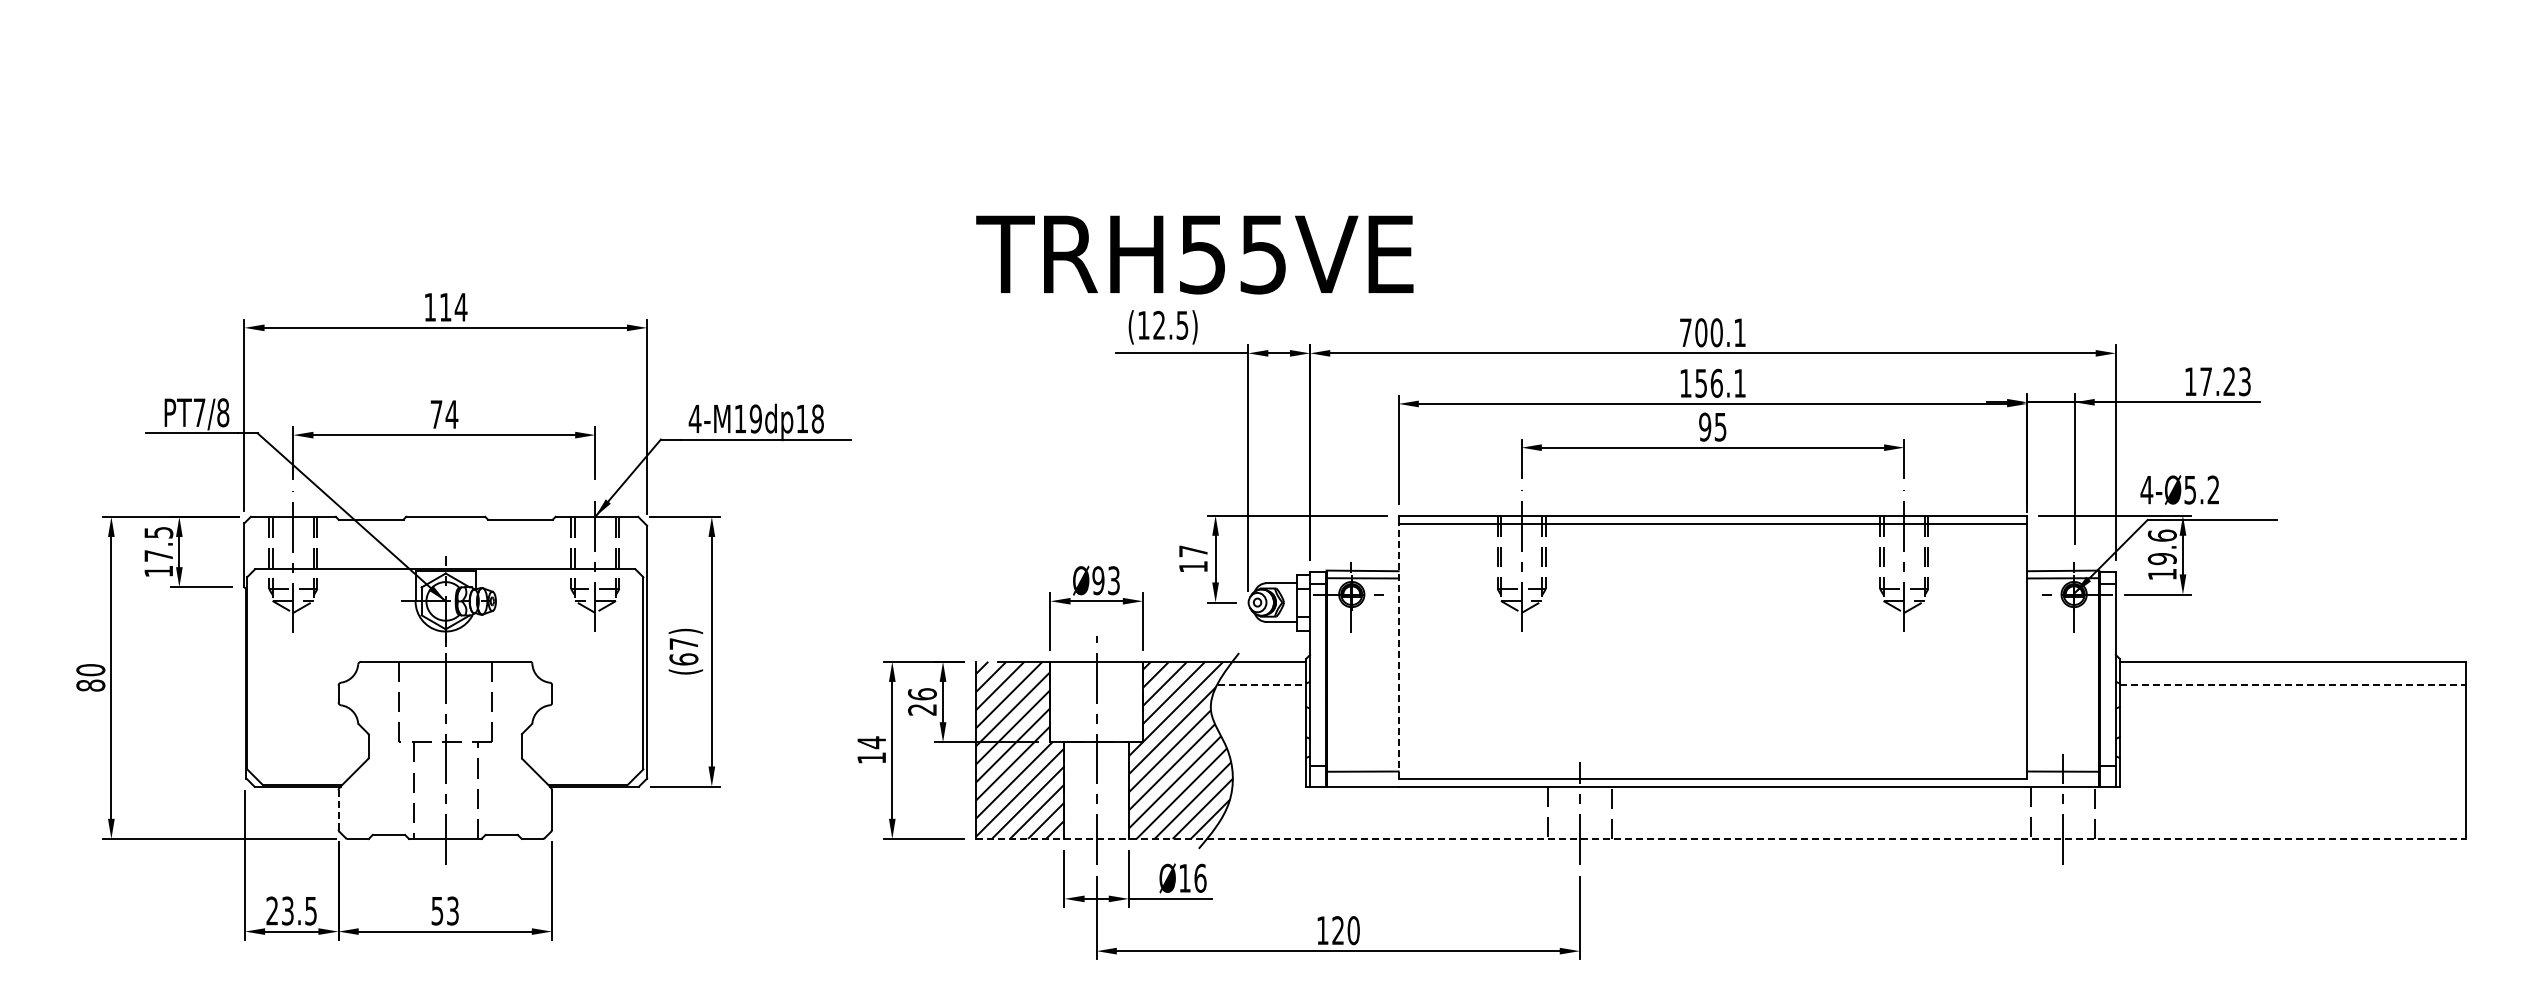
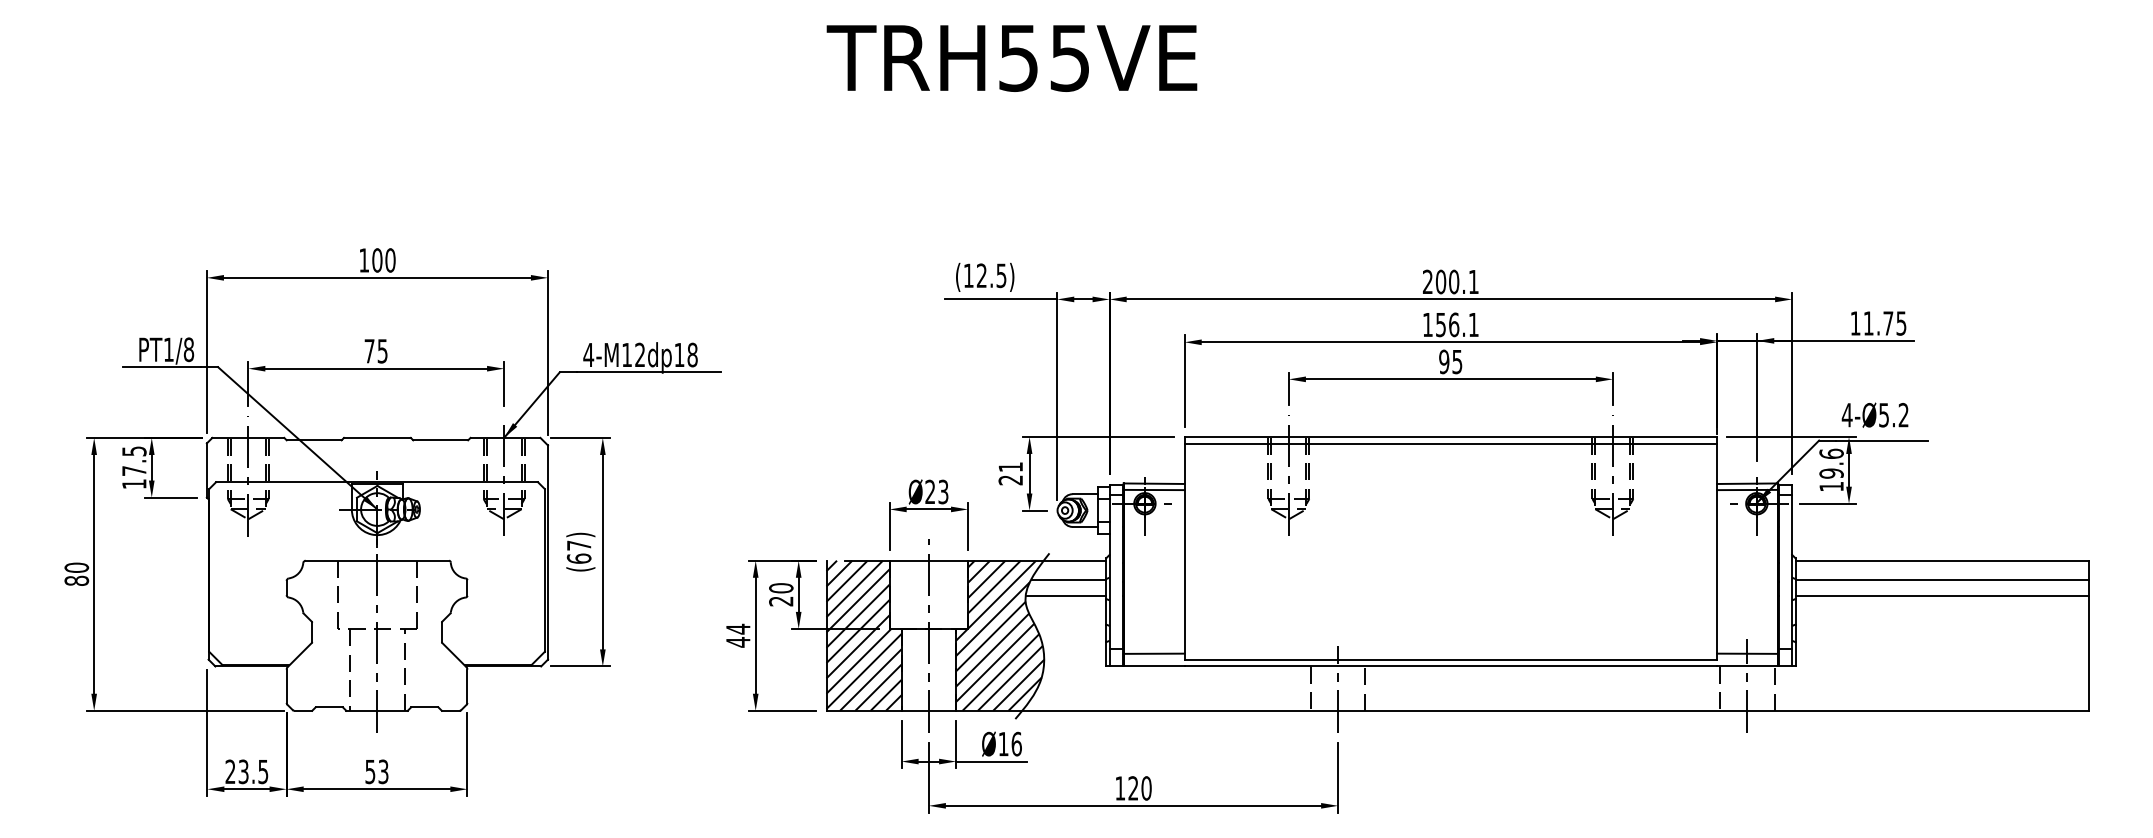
text: (1194, 254) -> (1011, 58), moved
text: (453, 306) -> (383, 259), 114 -> 100
text: (1685, 332) -> (1427, 281), 700.1 -> 200.1
text: (2225, 381) -> (1885, 323), 17.23 -> 11.75
text: (199, 412) -> (168, 349), PT7/8 -> PT1/8
text: (451, 414) -> (382, 351), 74 -> 75
text: (755, 418) -> (639, 354), 4-M19dp18 -> 4-M12dp18
text: (2179, 489) -> (1874, 414), moved
text: (1192, 558) -> (1010, 473), 17 -> 21
text: (1098, 580) -> (930, 491), Ø93 -> Ø23
line: (1398, 651) -> (1184, 551), dashed -> solid
line: (1261, 684) -> (1068, 579), dashed -> solid
line: (2292, 684) -> (1941, 579), dashed -> solid
text: (922, 694) -> (781, 588), 26 -> 20
line: (1258, 703) -> (1065, 596), added
line: (2292, 703) -> (1941, 596), added
text: (871, 757) -> (738, 641), 14 -> 44
line: (338, 809) -> (286, 685), dashed -> solid
line: (1720, 838) -> (1457, 710), dashed -> solid

